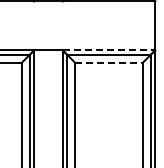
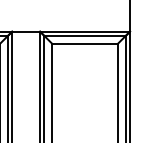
line: (109, 50) -> (85, 31), dashed -> solid
line: (108, 62) -> (84, 43), dashed -> solid

